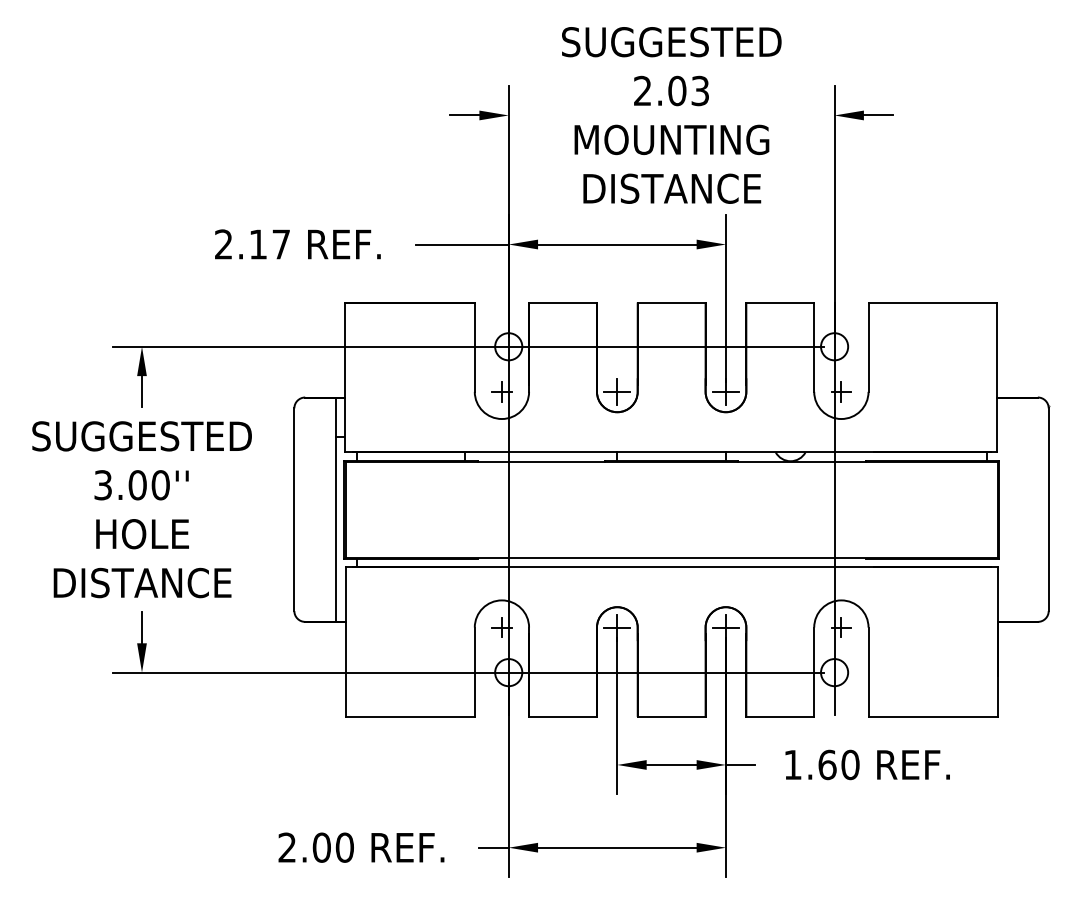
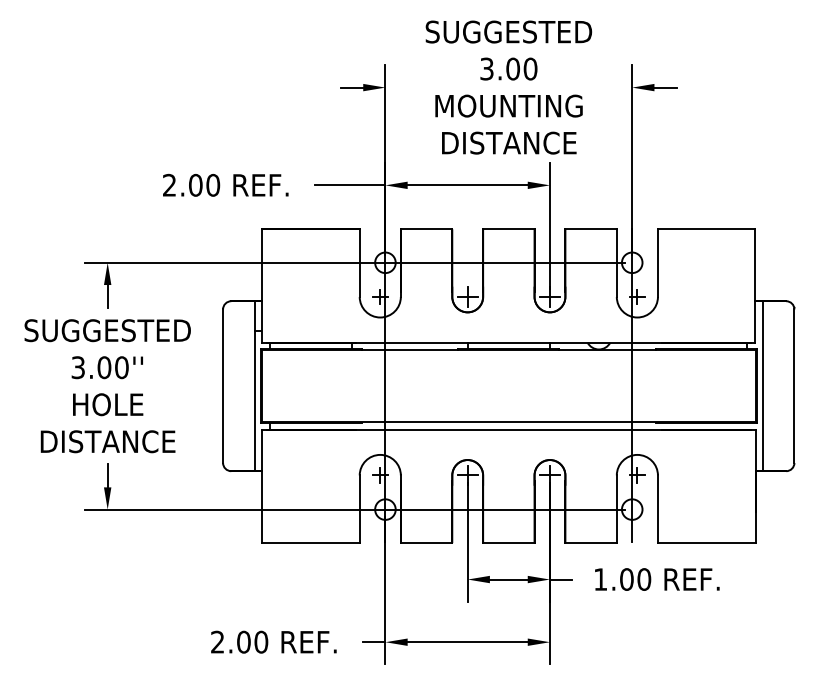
text: (671, 90) -> (508, 68), 2.03 -> 3.00
text: (269, 243) -> (204, 184), 2.17 -> 2.00
line: (1006, 510) -> (762, 386), added
text: (827, 764) -> (626, 579), 1.60 -> 1.00

